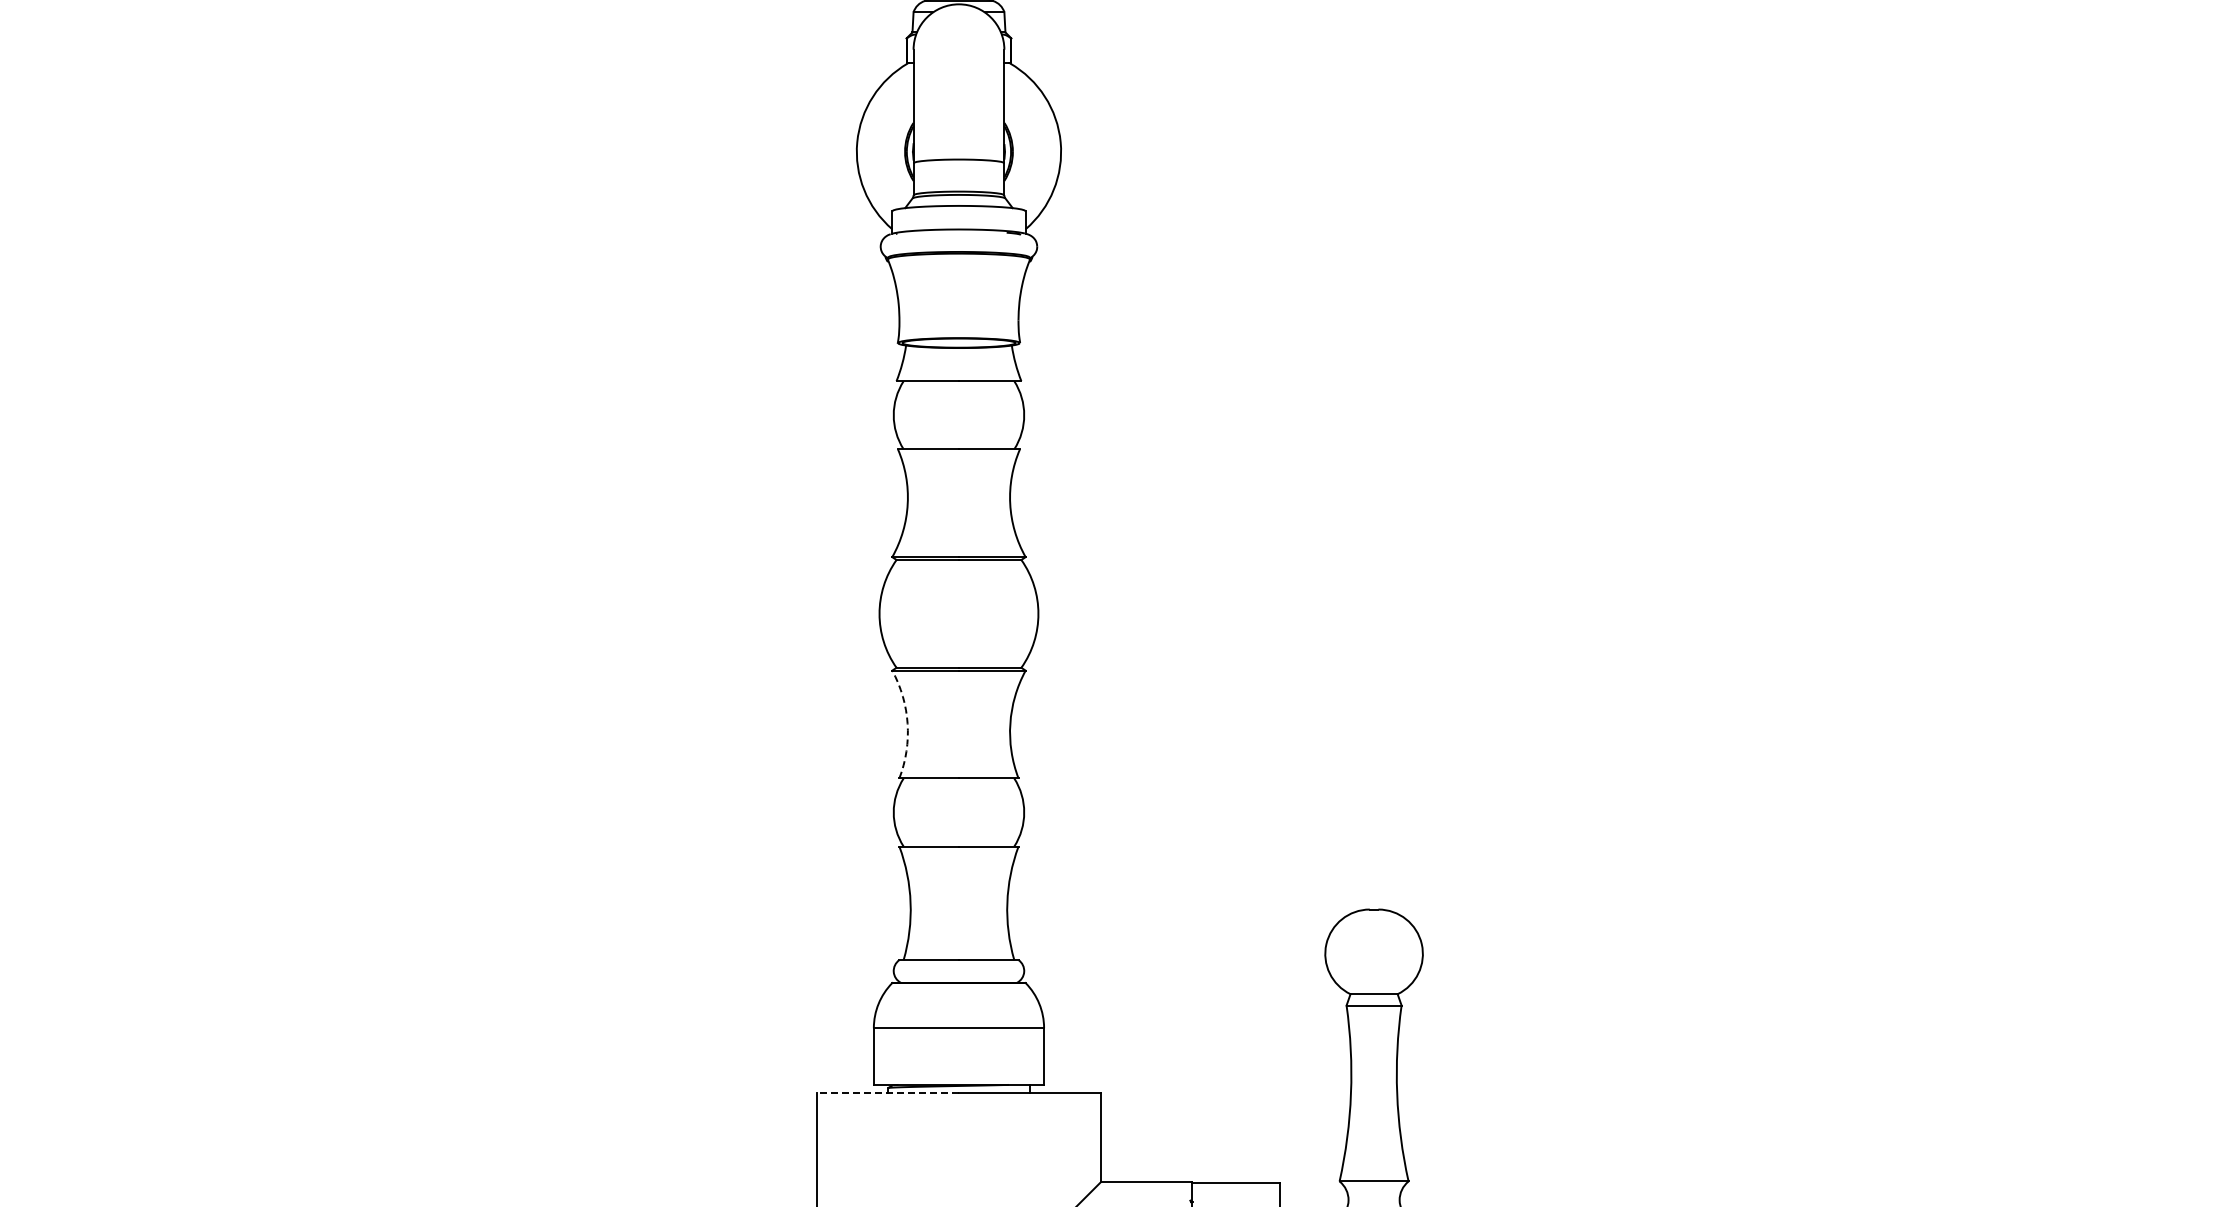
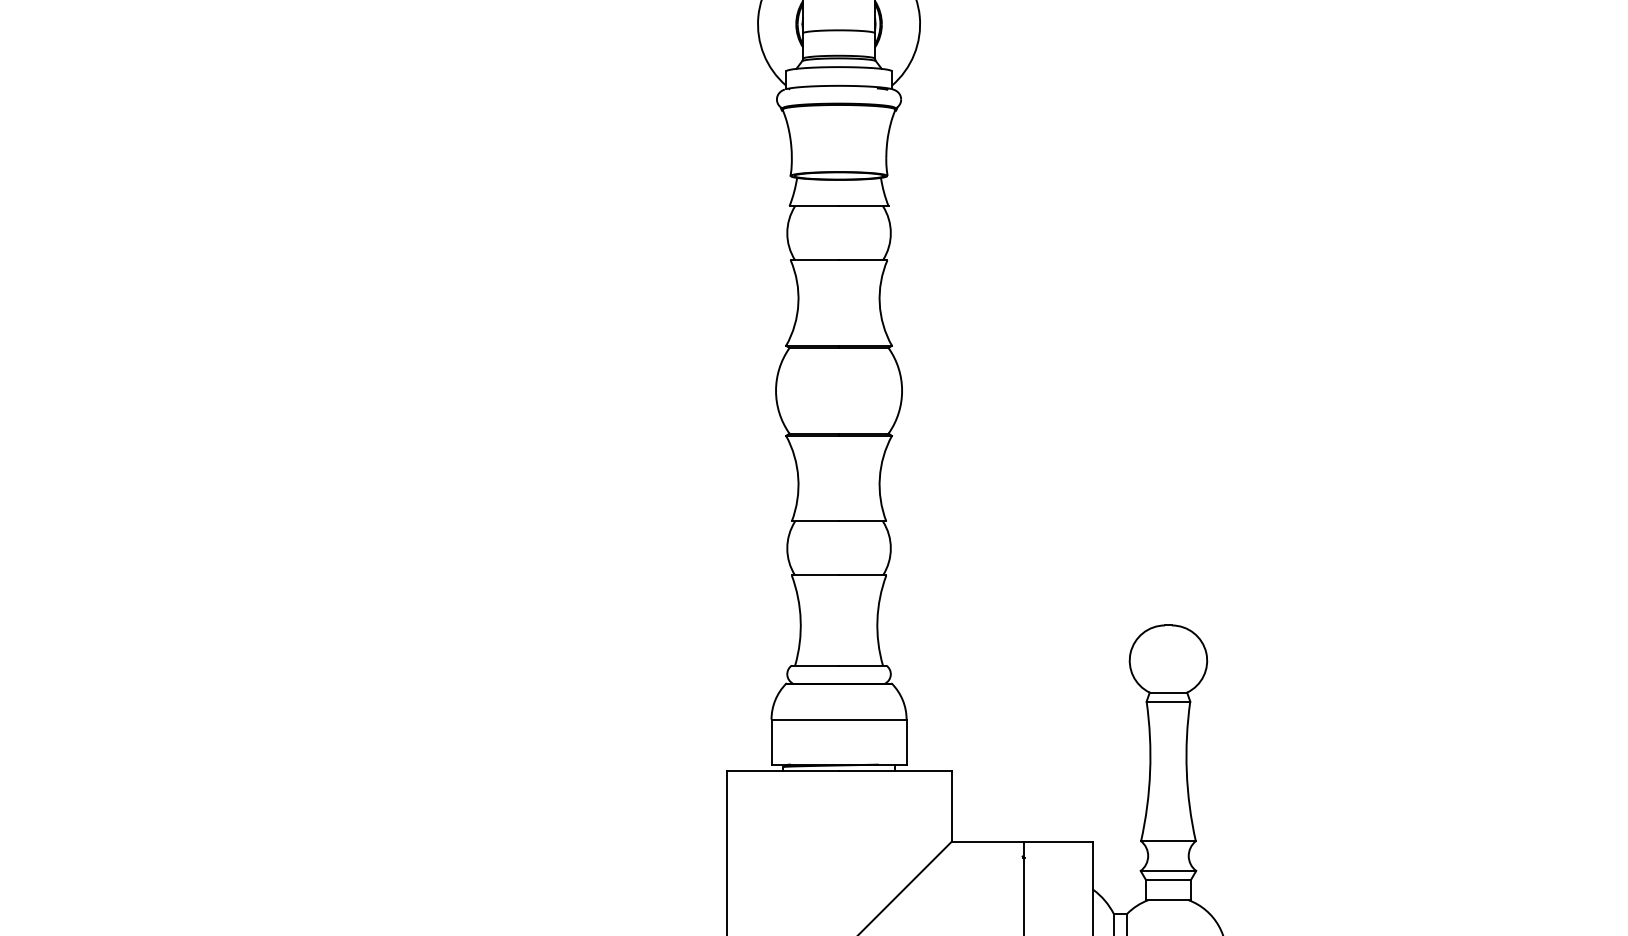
arc: (907, 723) -> (798, 477), dashed -> solid
line: (888, 1093) -> (783, 771), dashed -> solid

